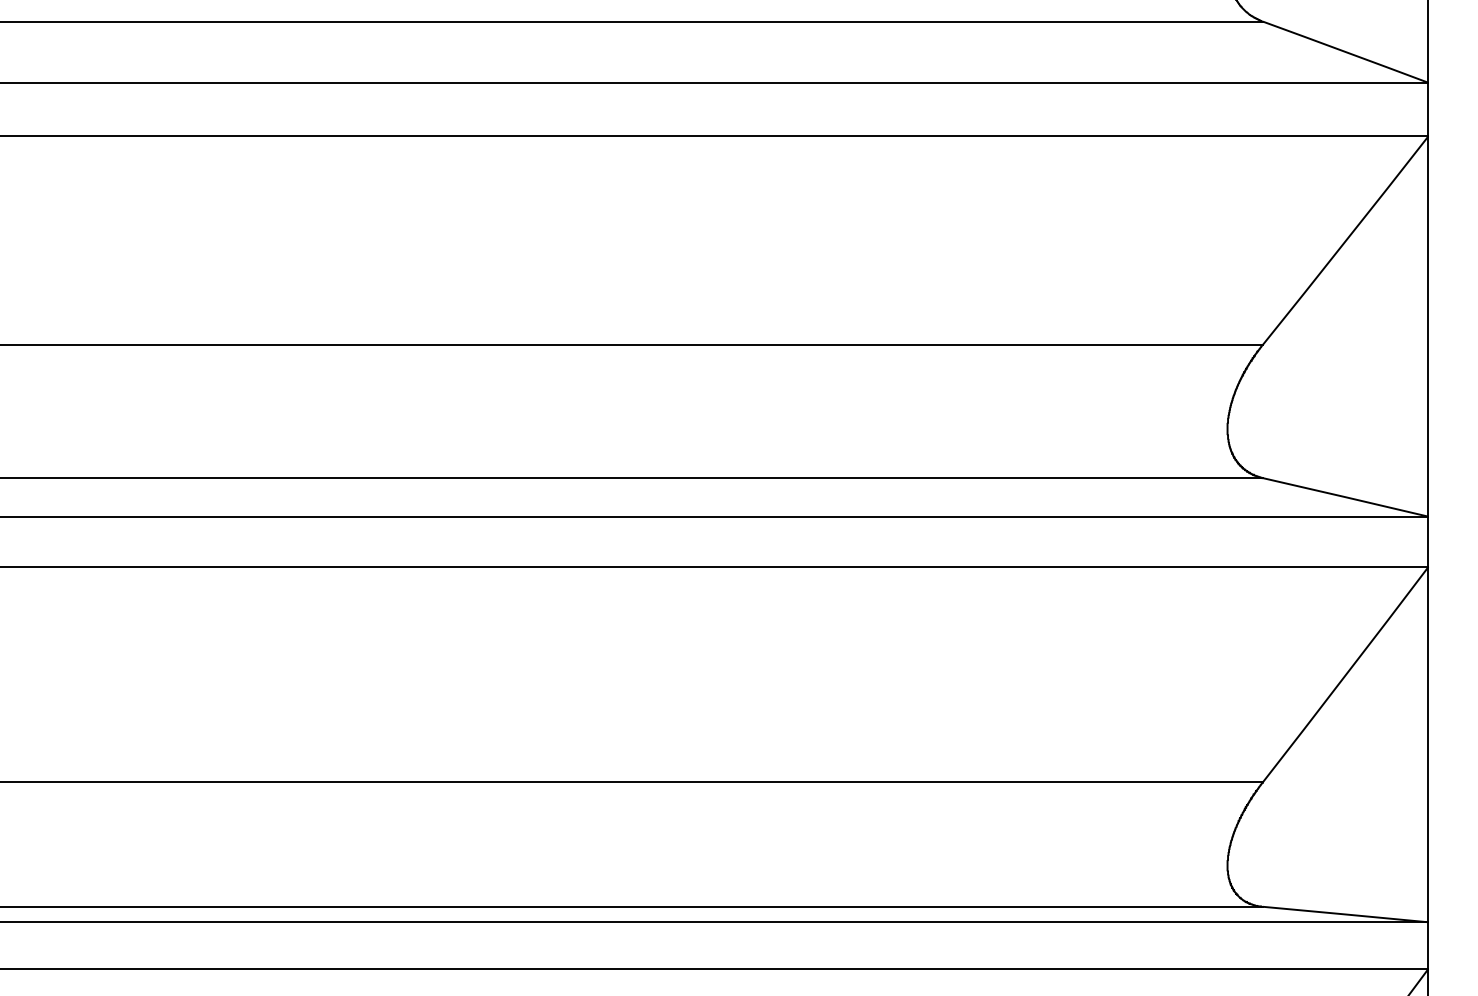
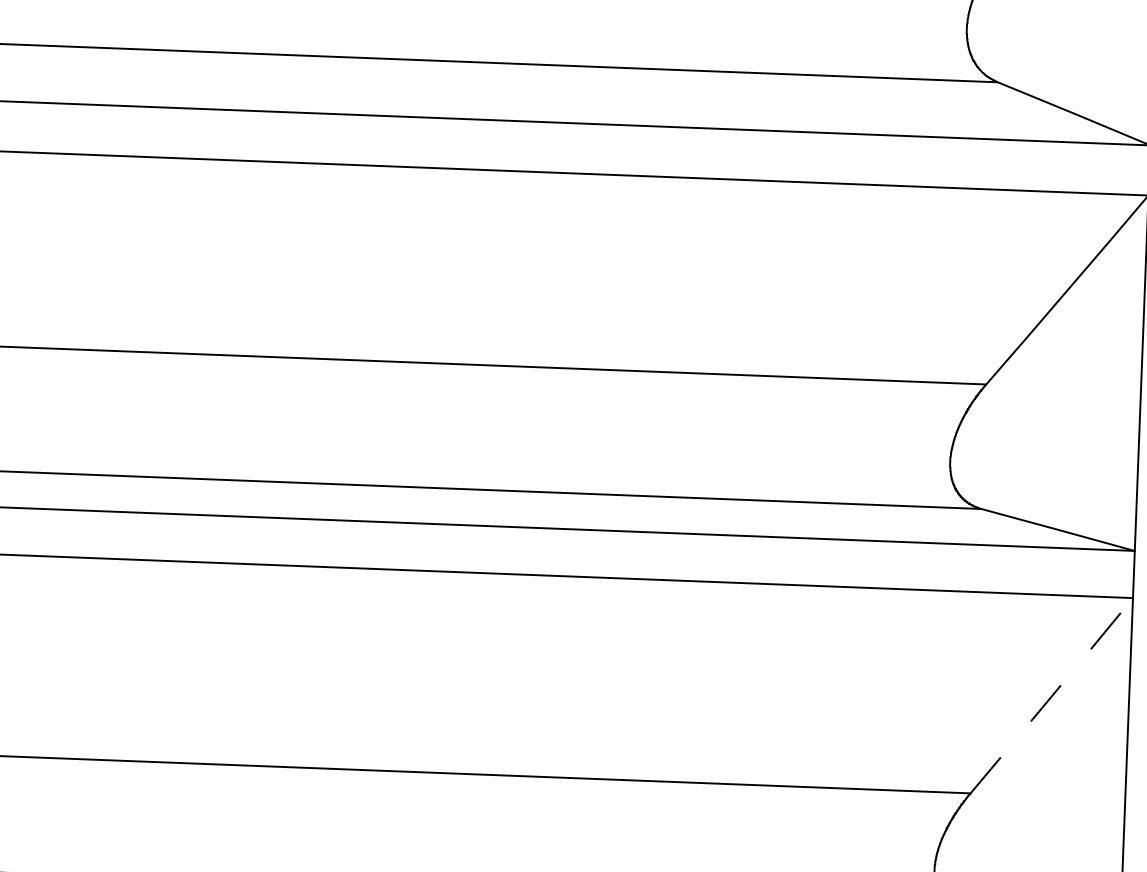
arc: (1345, 674) -> (1051, 695), solid -> dashed

